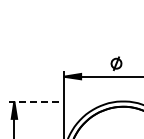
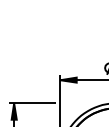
line: (34, 101) -> (33, 103), dashed -> solid

